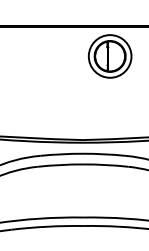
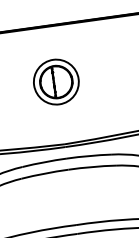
part: (109, 56) -> (55, 82), moved

